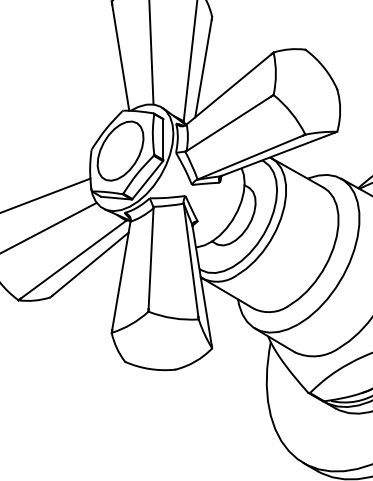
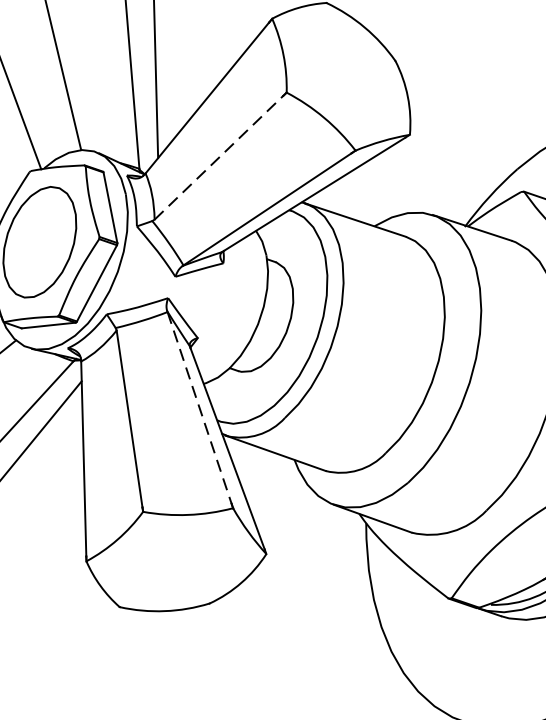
line: (229, 123) -> (219, 157), solid -> dashed
line: (191, 260) -> (200, 408), solid -> dashed

